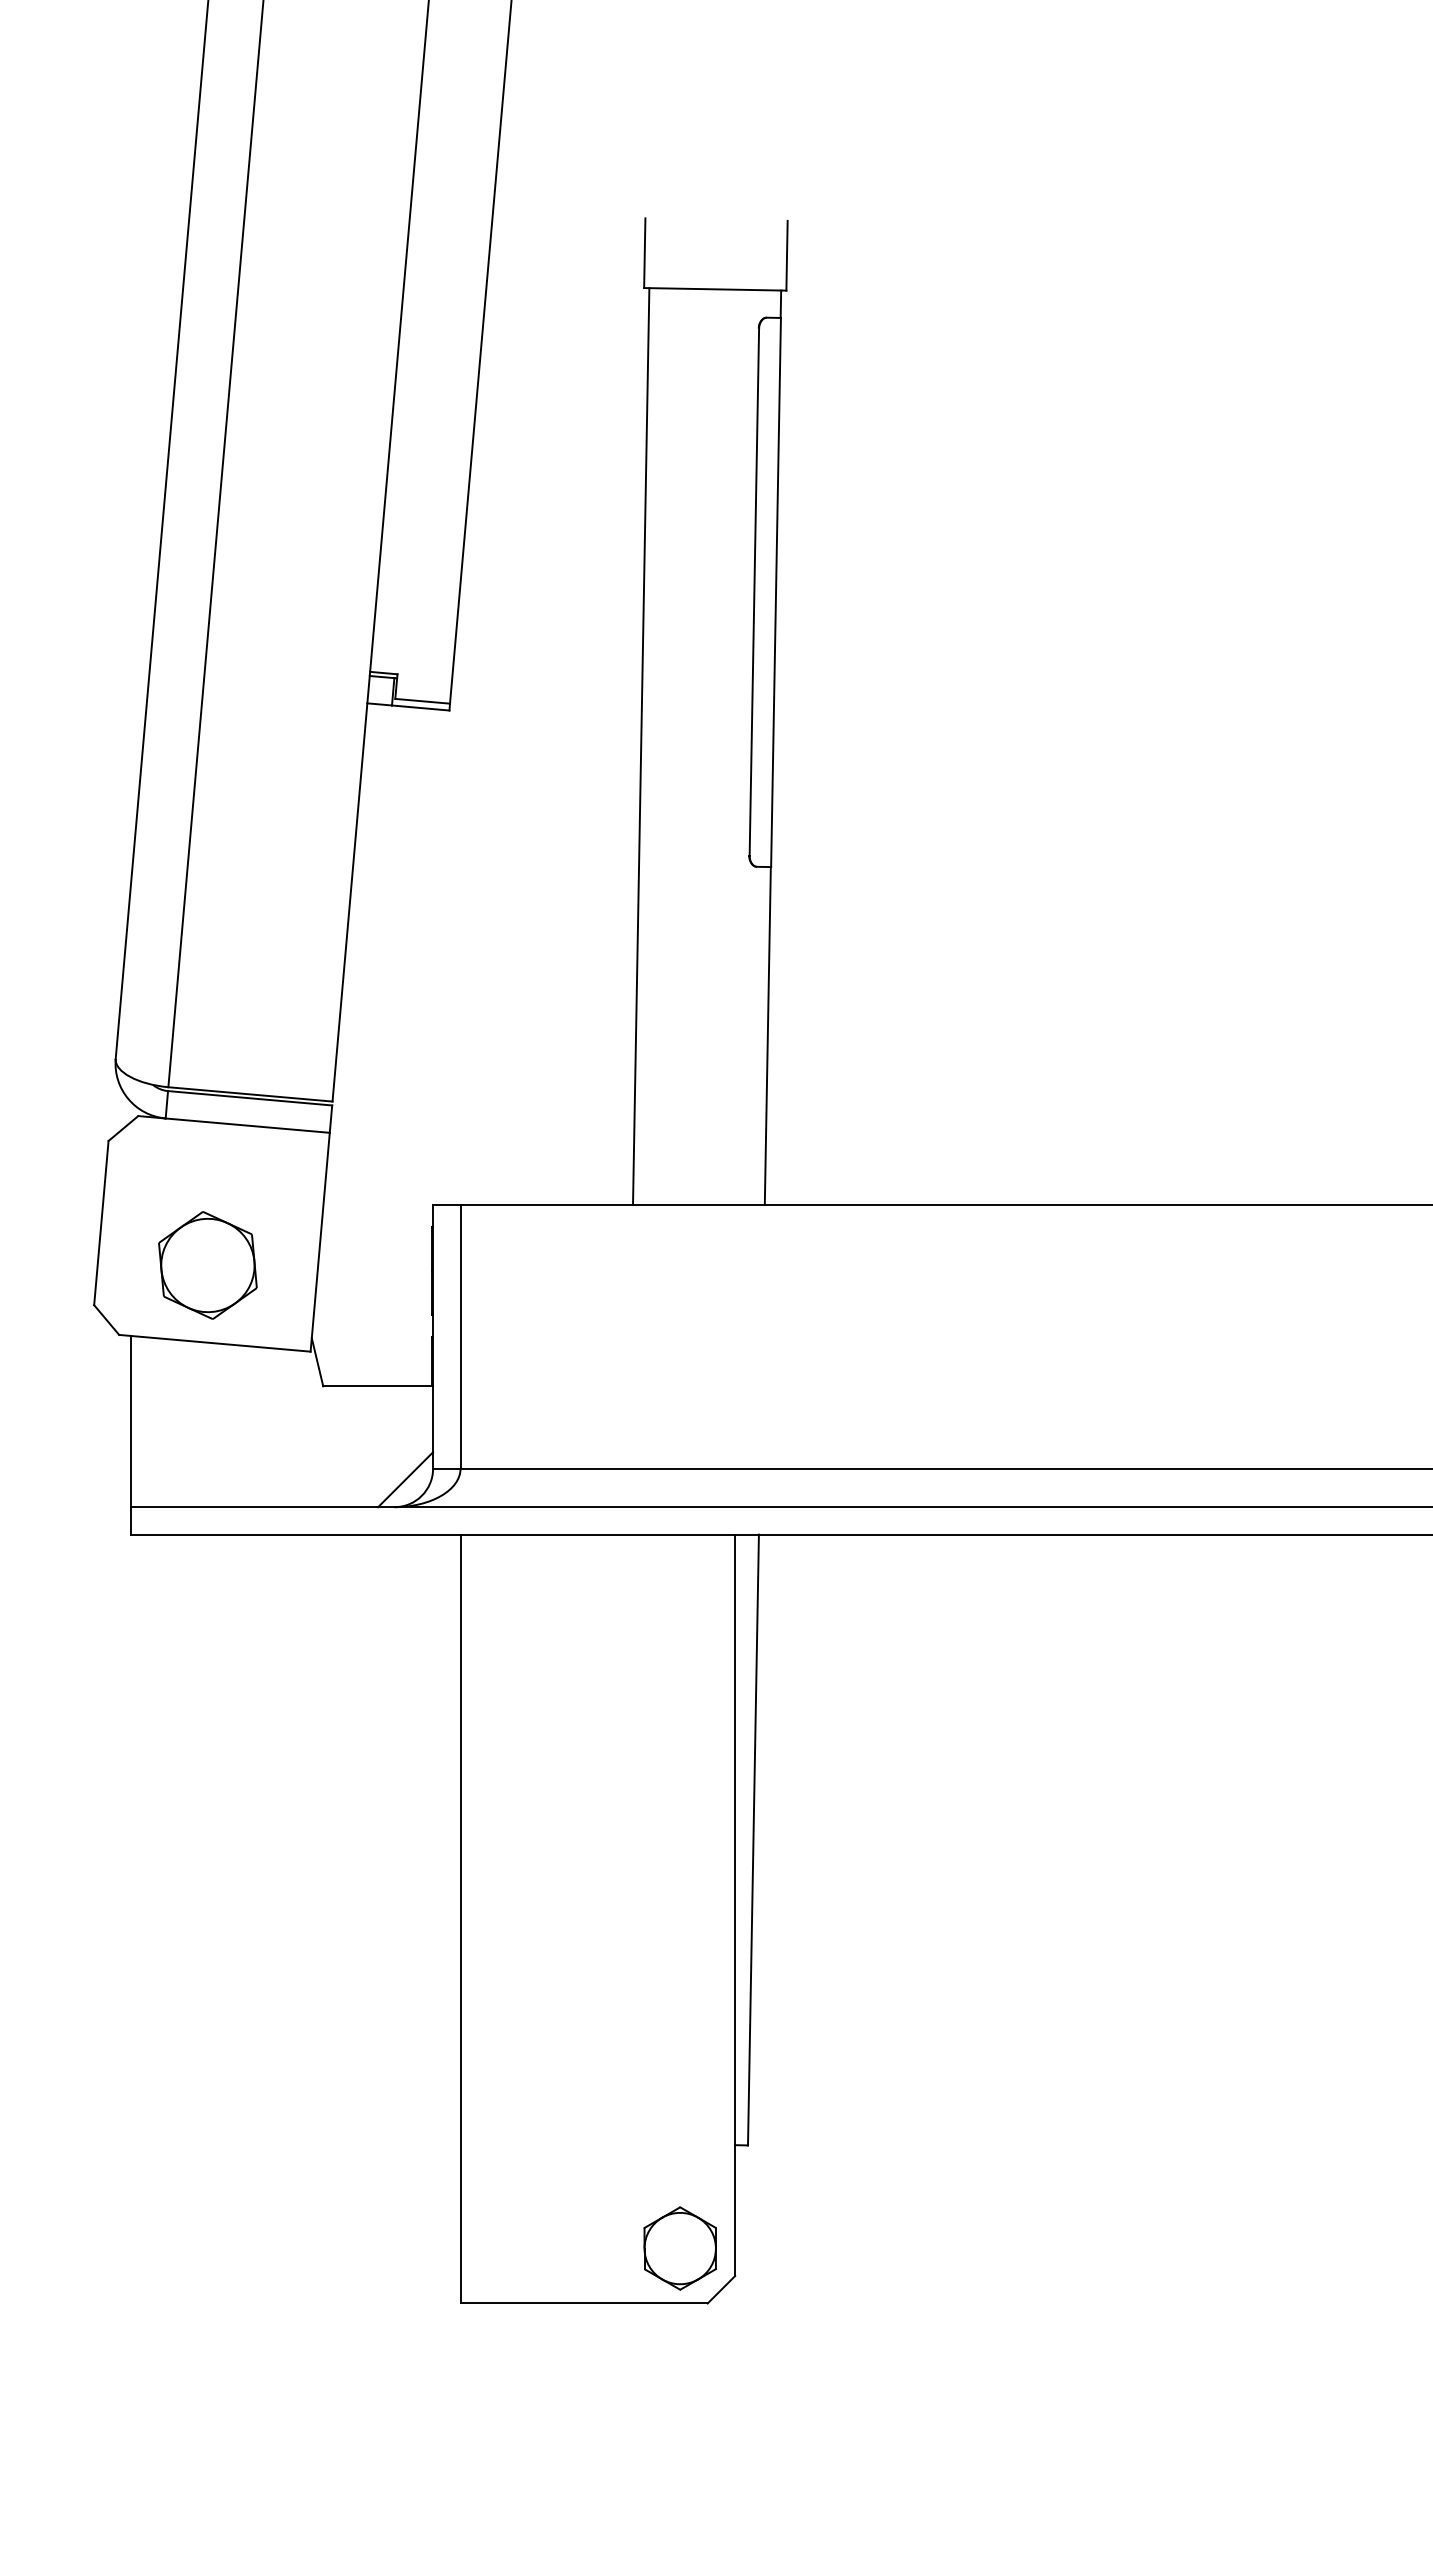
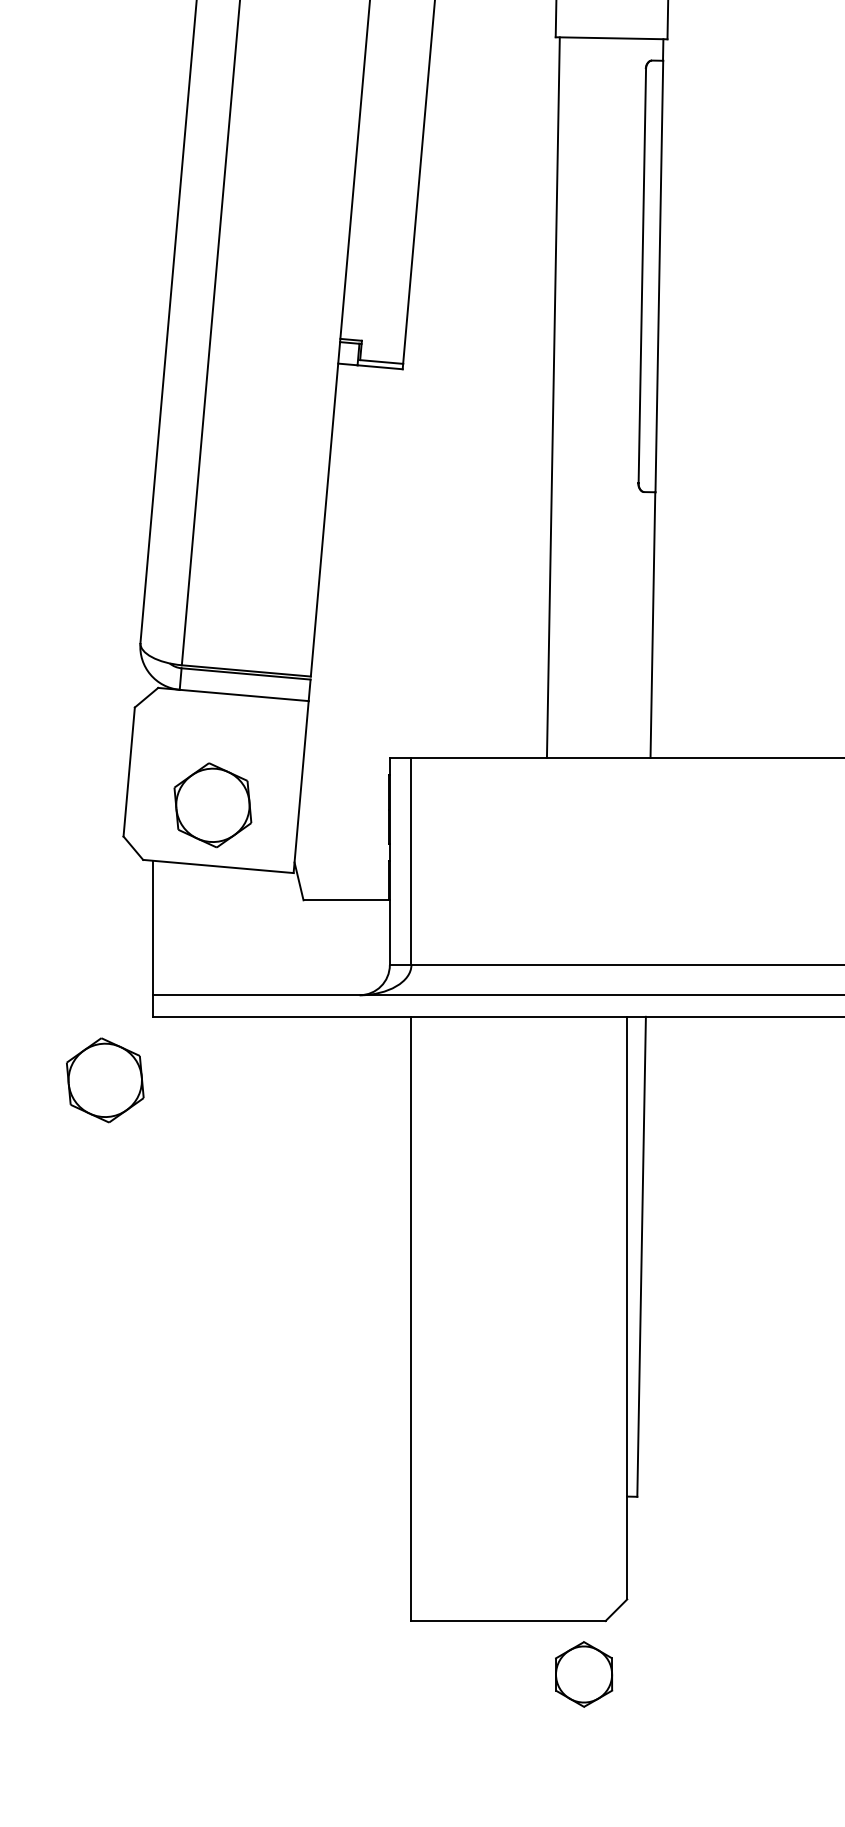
line: (405, 1479) -> (368, 973), removed
part: (70, 1615) -> (104, 1080), added
part: (679, 2248) -> (583, 1674), moved

